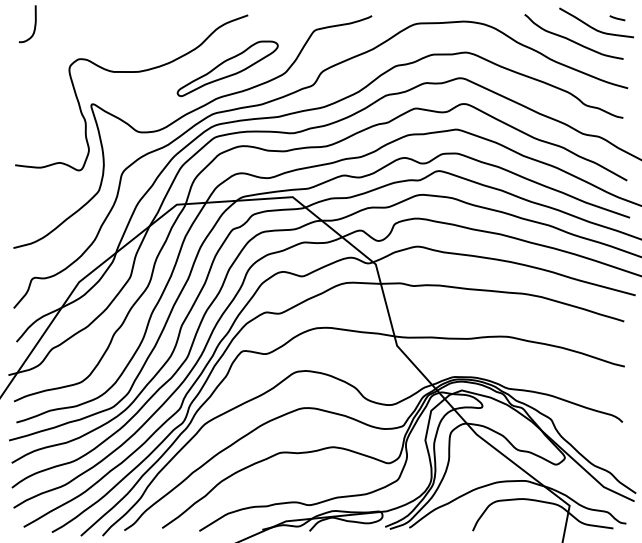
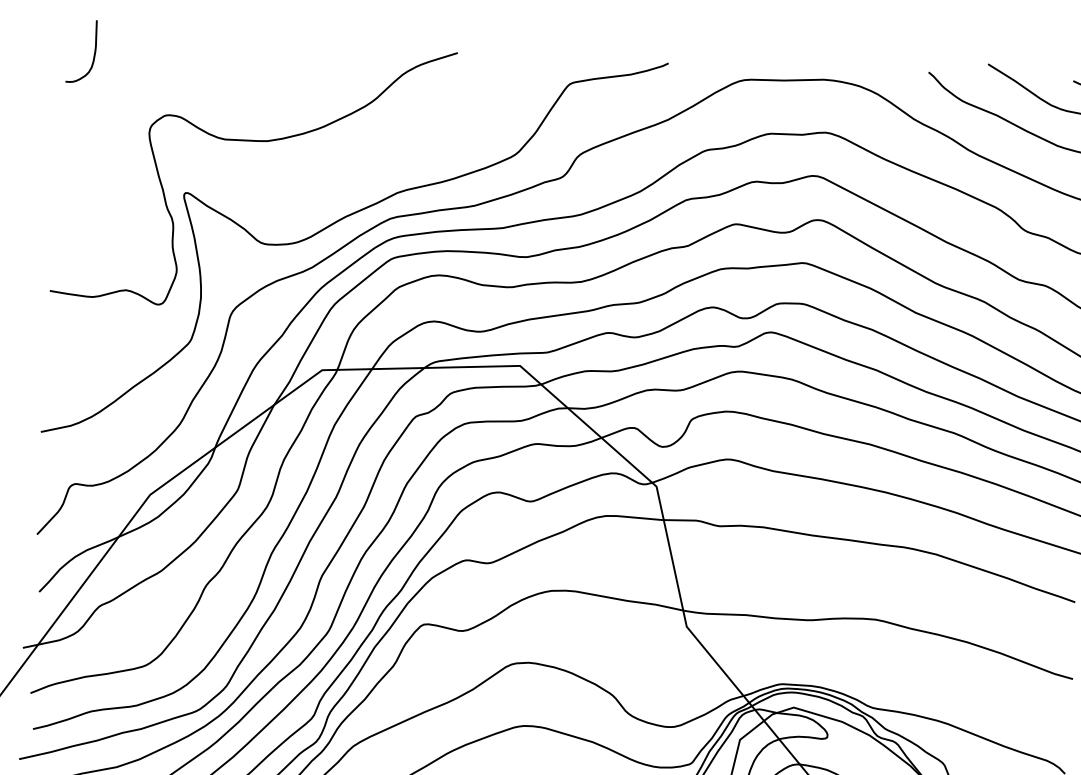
part: (227, 68) -> (418, 142), removed

